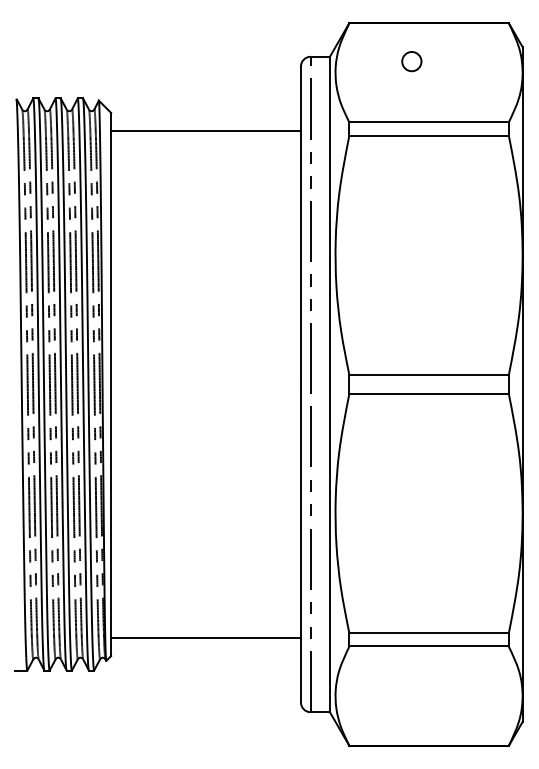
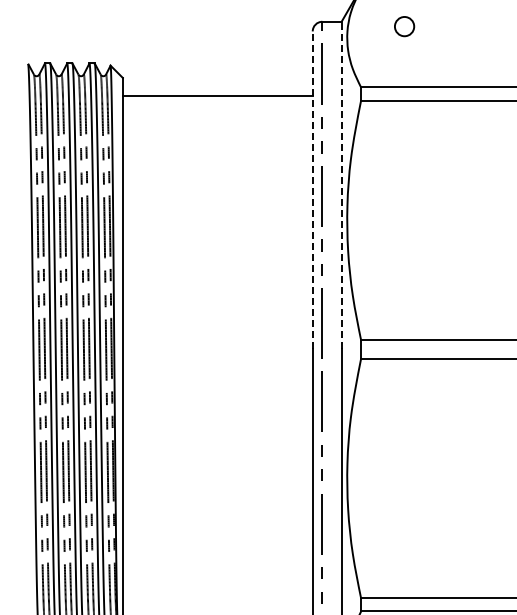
circle: (411, 61) -> (404, 26), moved
line: (329, 220) -> (341, 185), solid -> dashed
line: (301, 224) -> (313, 189), solid -> dashed
line: (206, 638) -> (218, 603), removed

